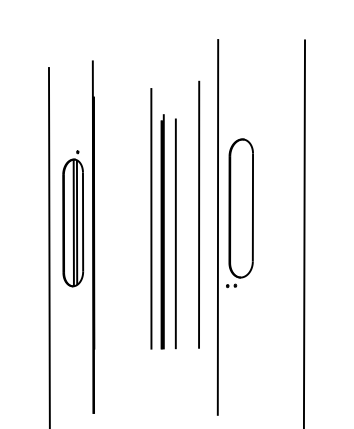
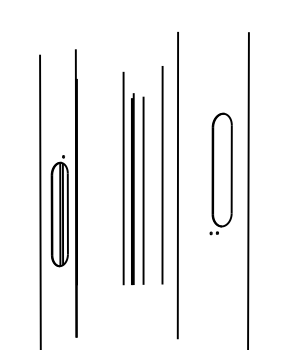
part: (239, 213) -> (220, 174), moved
part: (73, 218) -> (60, 210), moved

